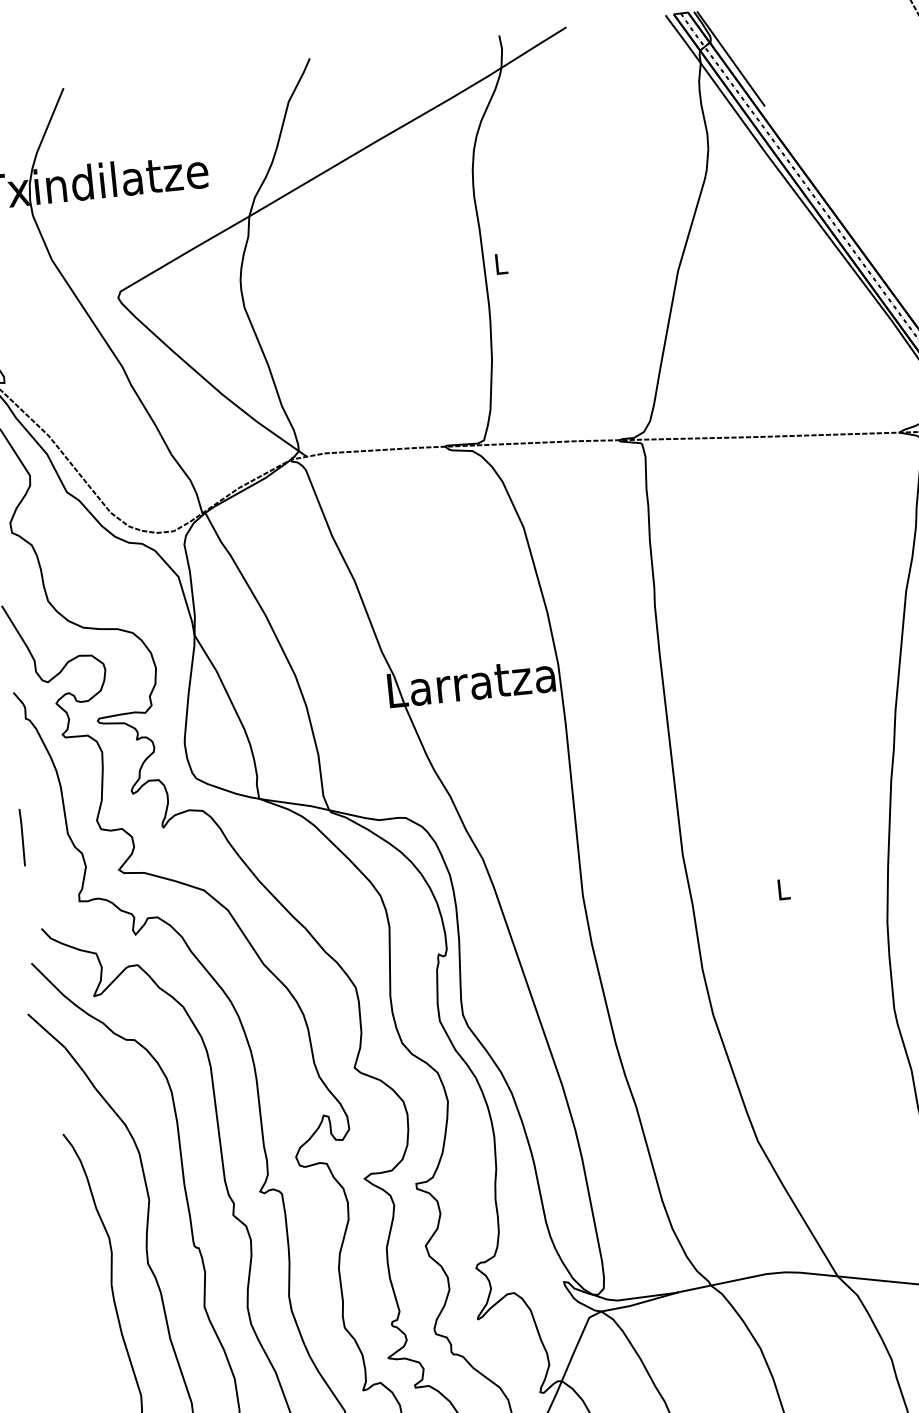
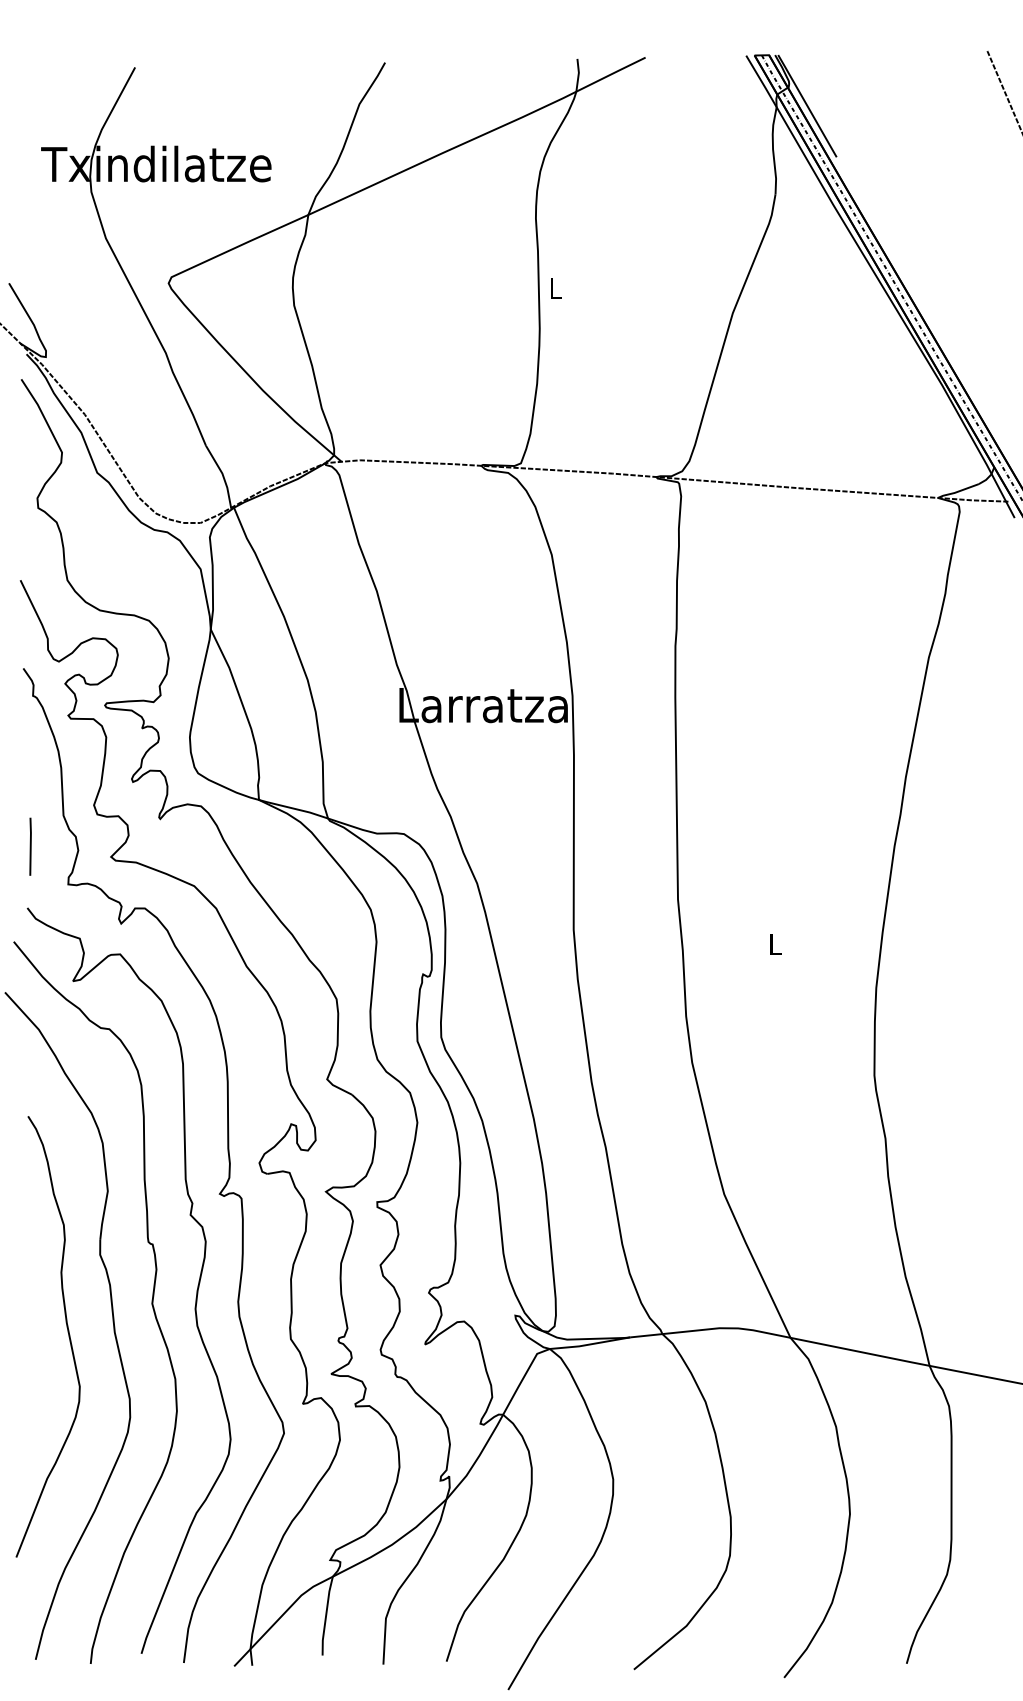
line: (22, 837) -> (30, 846), moved

